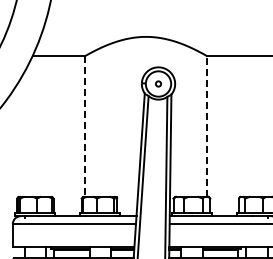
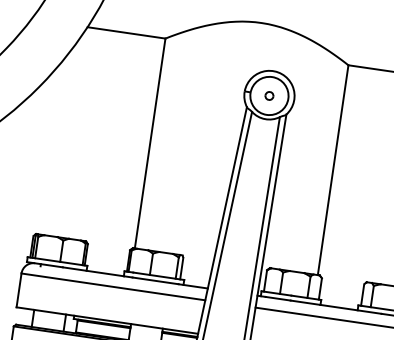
line: (207, 126) -> (333, 170), dashed -> solid
line: (84, 127) -> (149, 144), dashed -> solid

